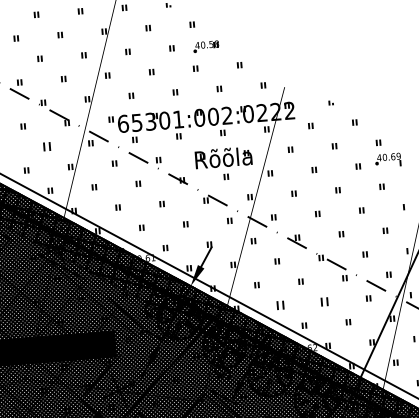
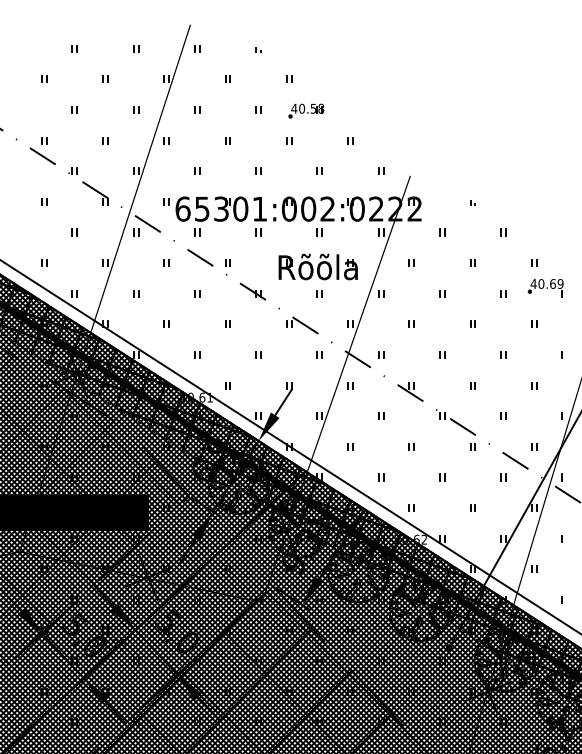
part: (46, 146) -> (74, 232), size x0.62
part: (324, 301) -> (442, 477), size x0.62
part: (280, 305) -> (381, 477), size x0.62

